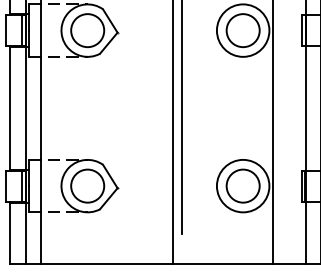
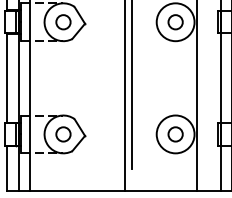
circle: (87, 30) -> (63, 22), size x0.6
circle: (242, 30) -> (175, 22), size x0.6
circle: (87, 185) -> (63, 133), size x0.6
circle: (242, 185) -> (175, 133), size x0.6

